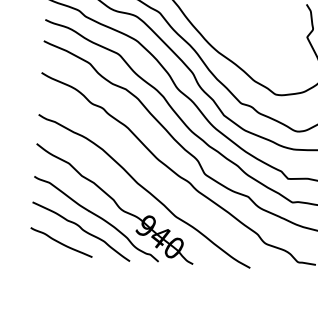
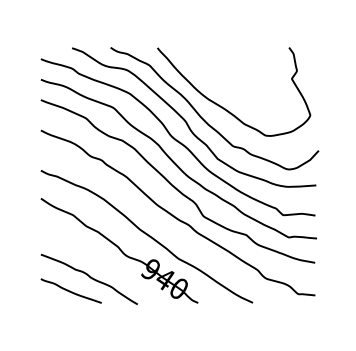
curve: (97, 217) -> (103, 264), removed

